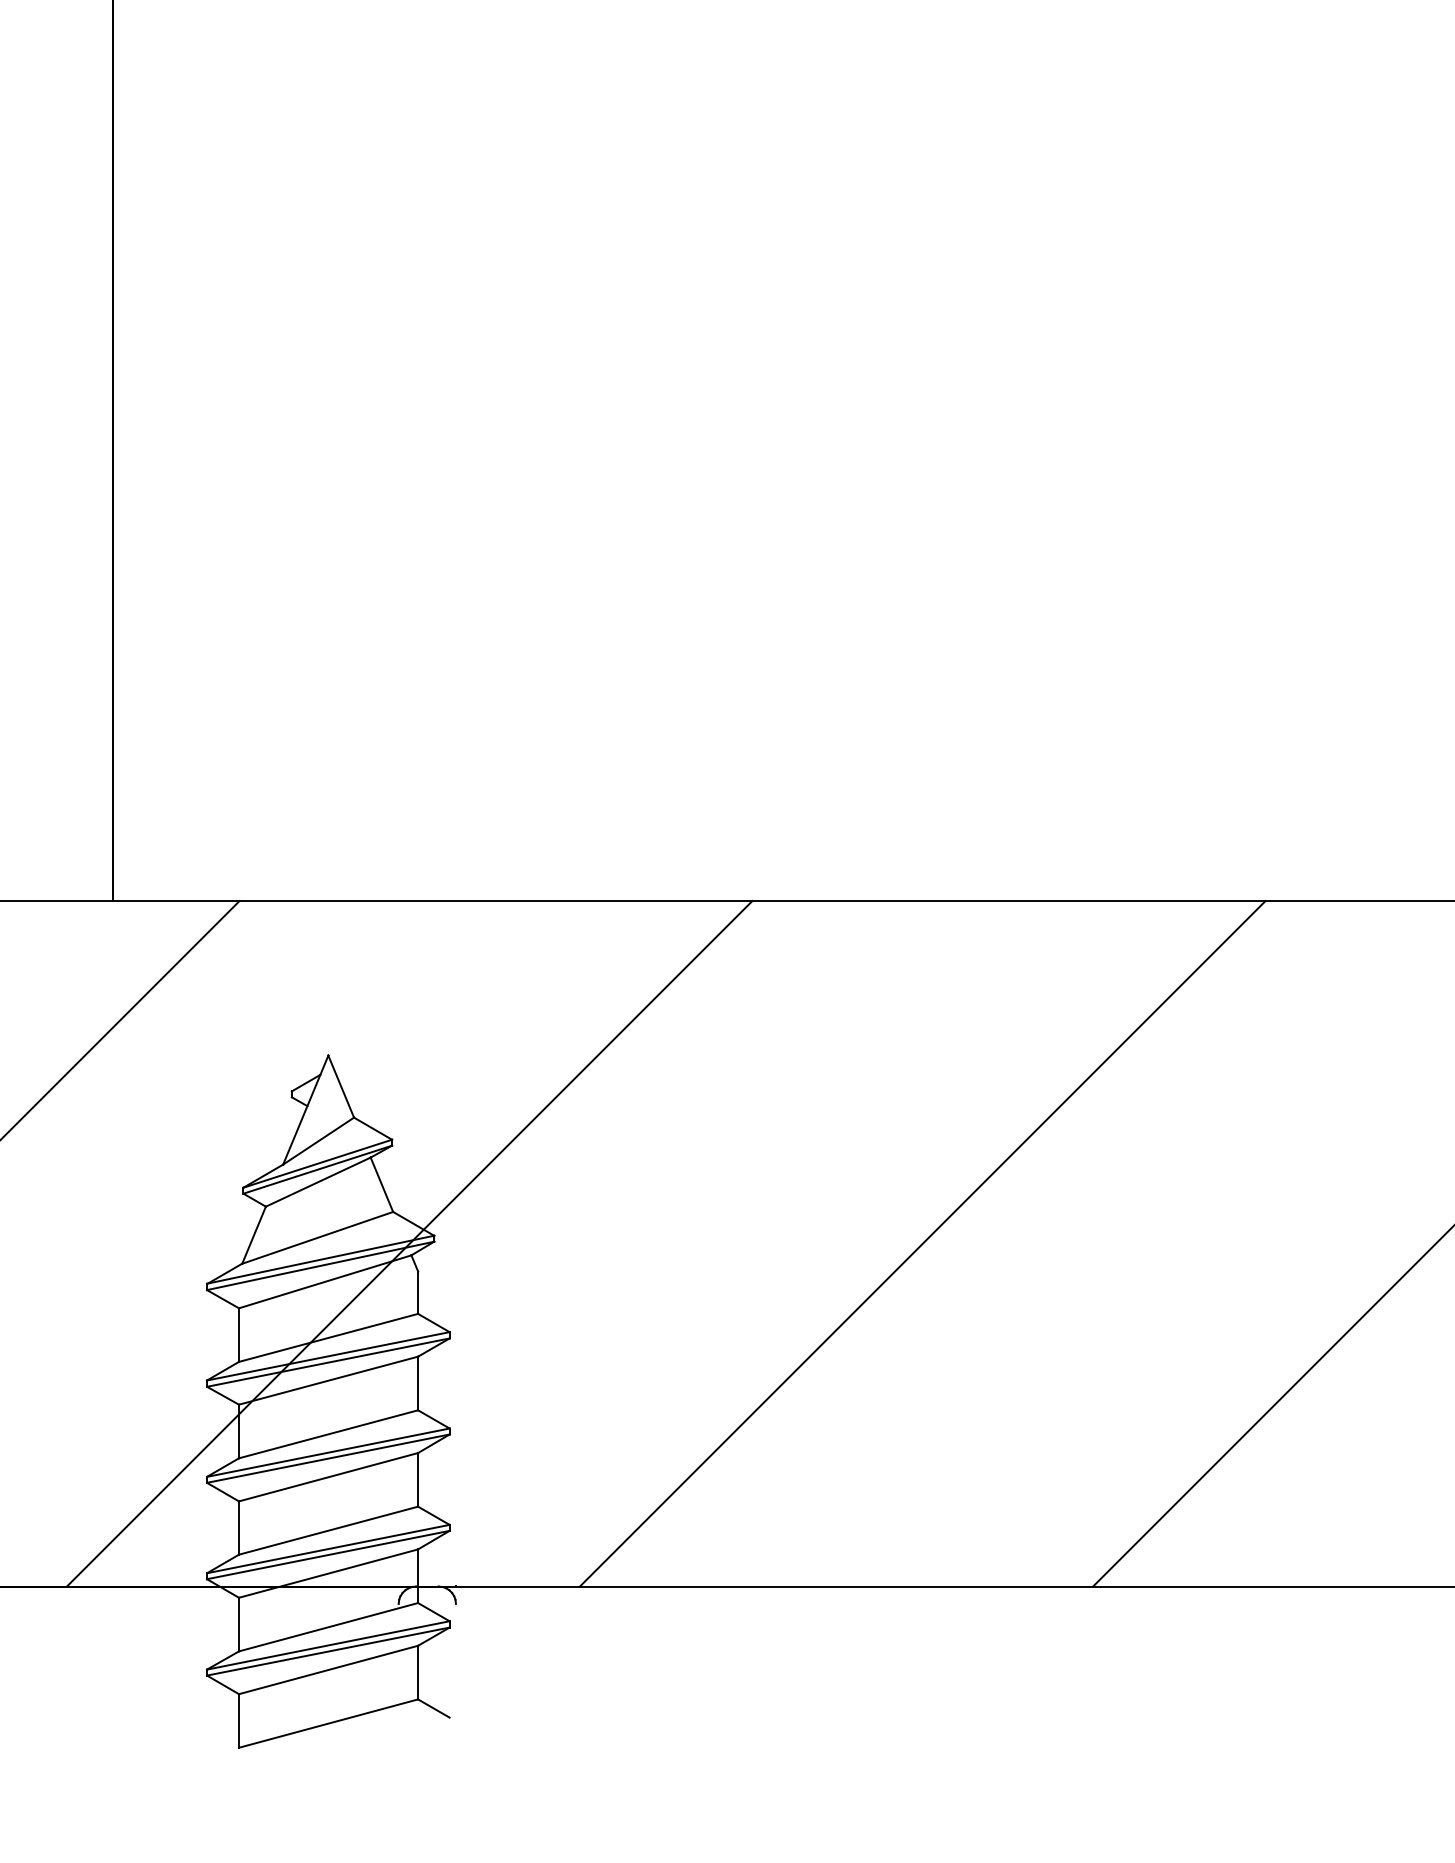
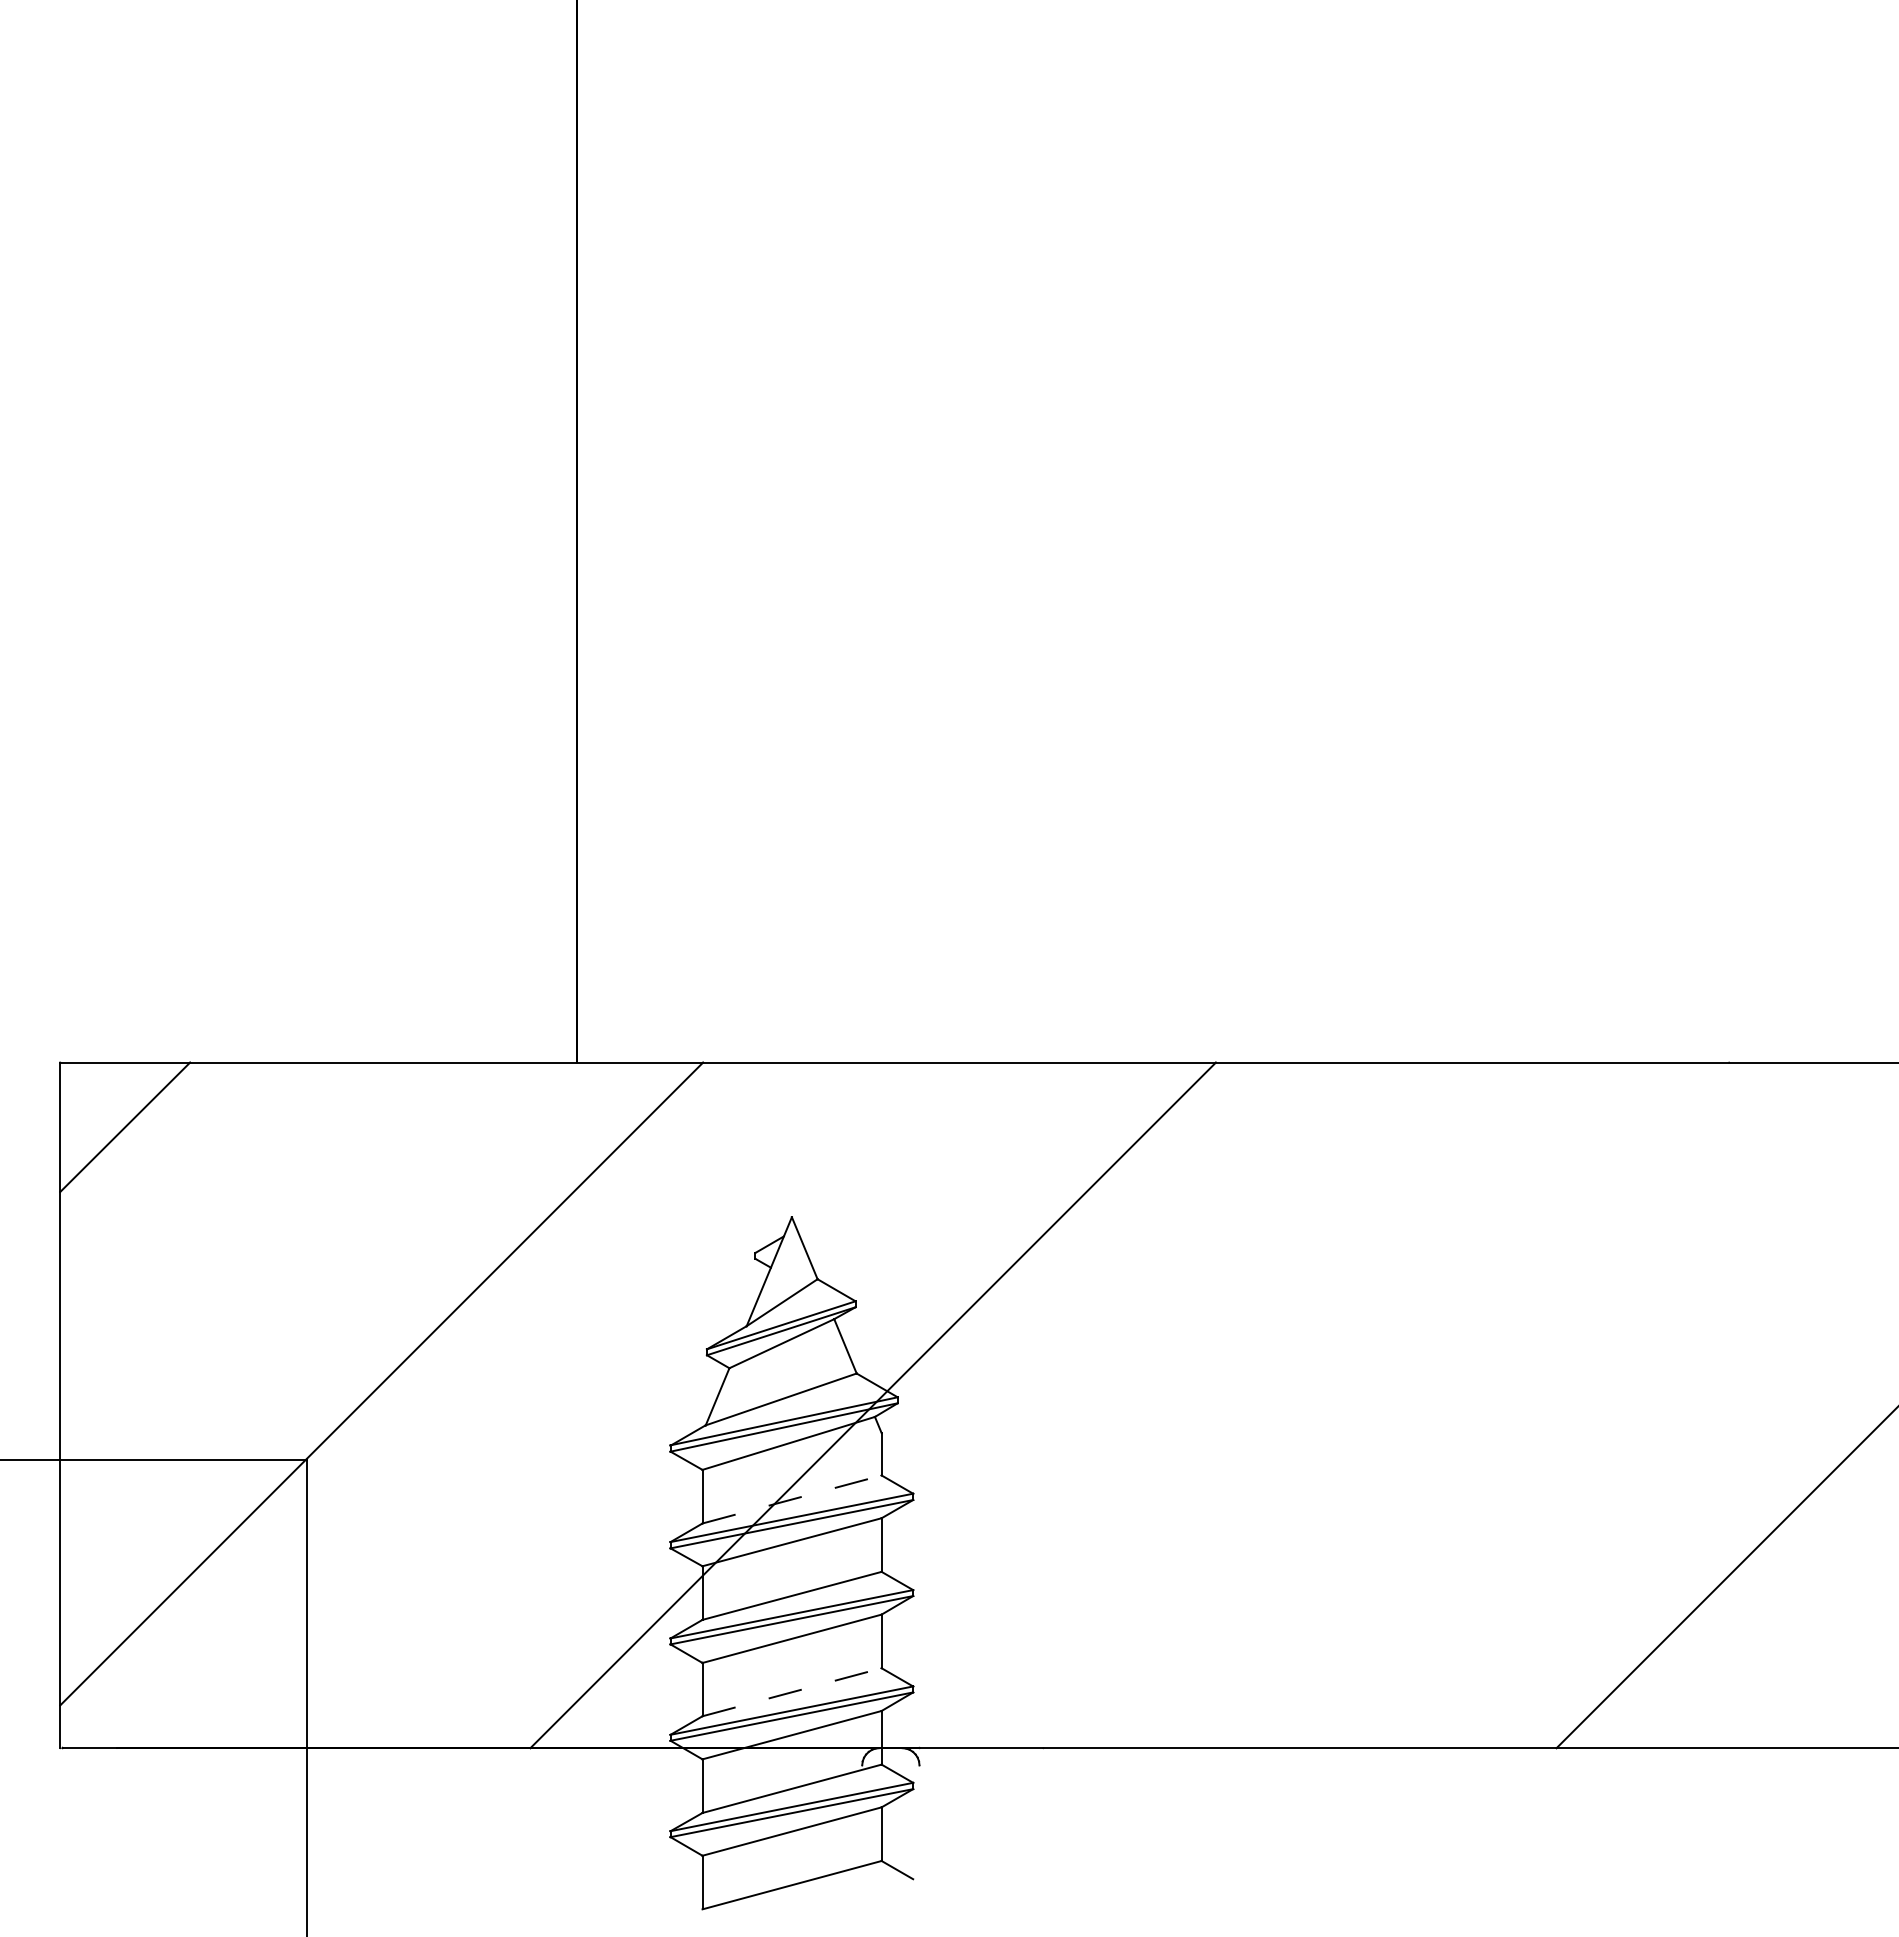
line: (922, 1243) -> (1386, 1405), removed
line: (328, 1337) -> (792, 1499), solid -> dashed
line: (328, 1530) -> (792, 1692), solid -> dashed

